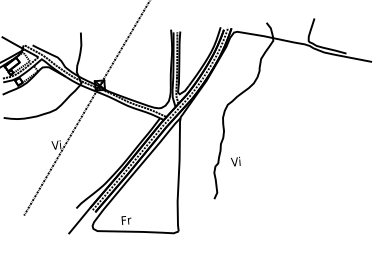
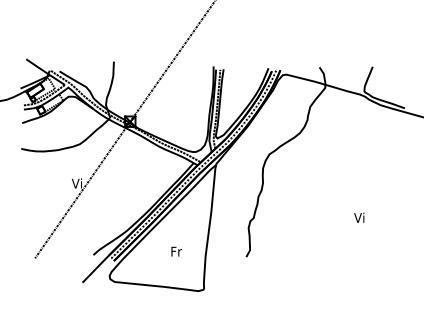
text: (235, 161) -> (359, 217), moved
text: (126, 220) -> (176, 251), moved

